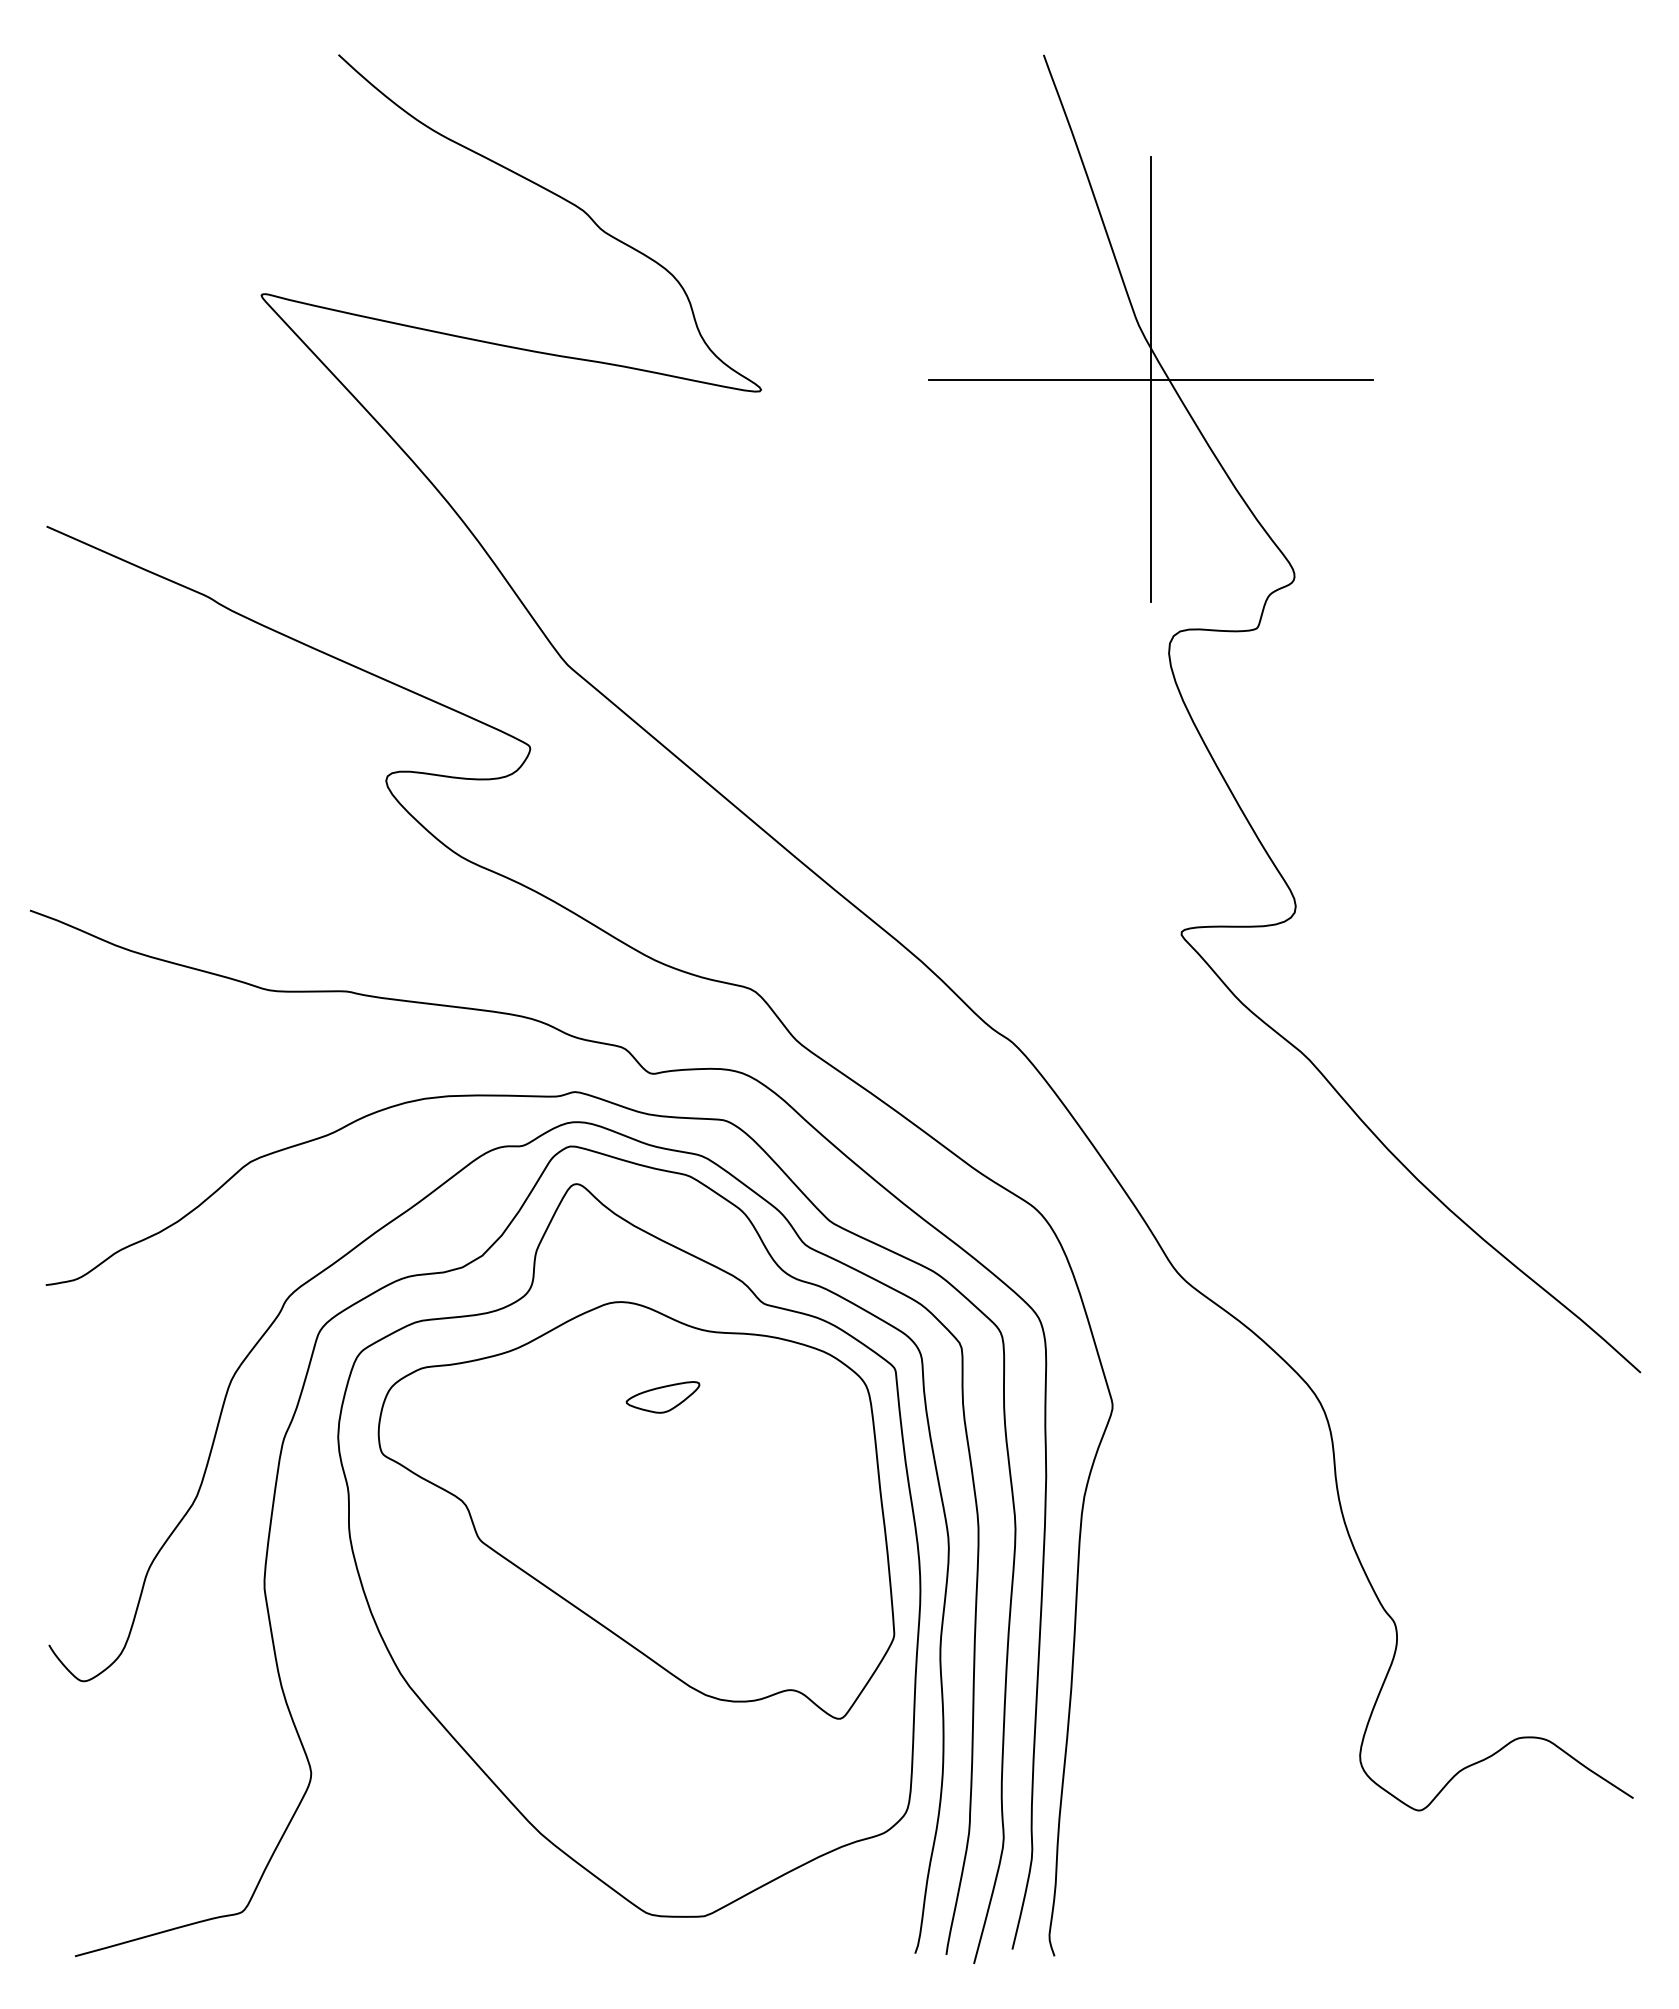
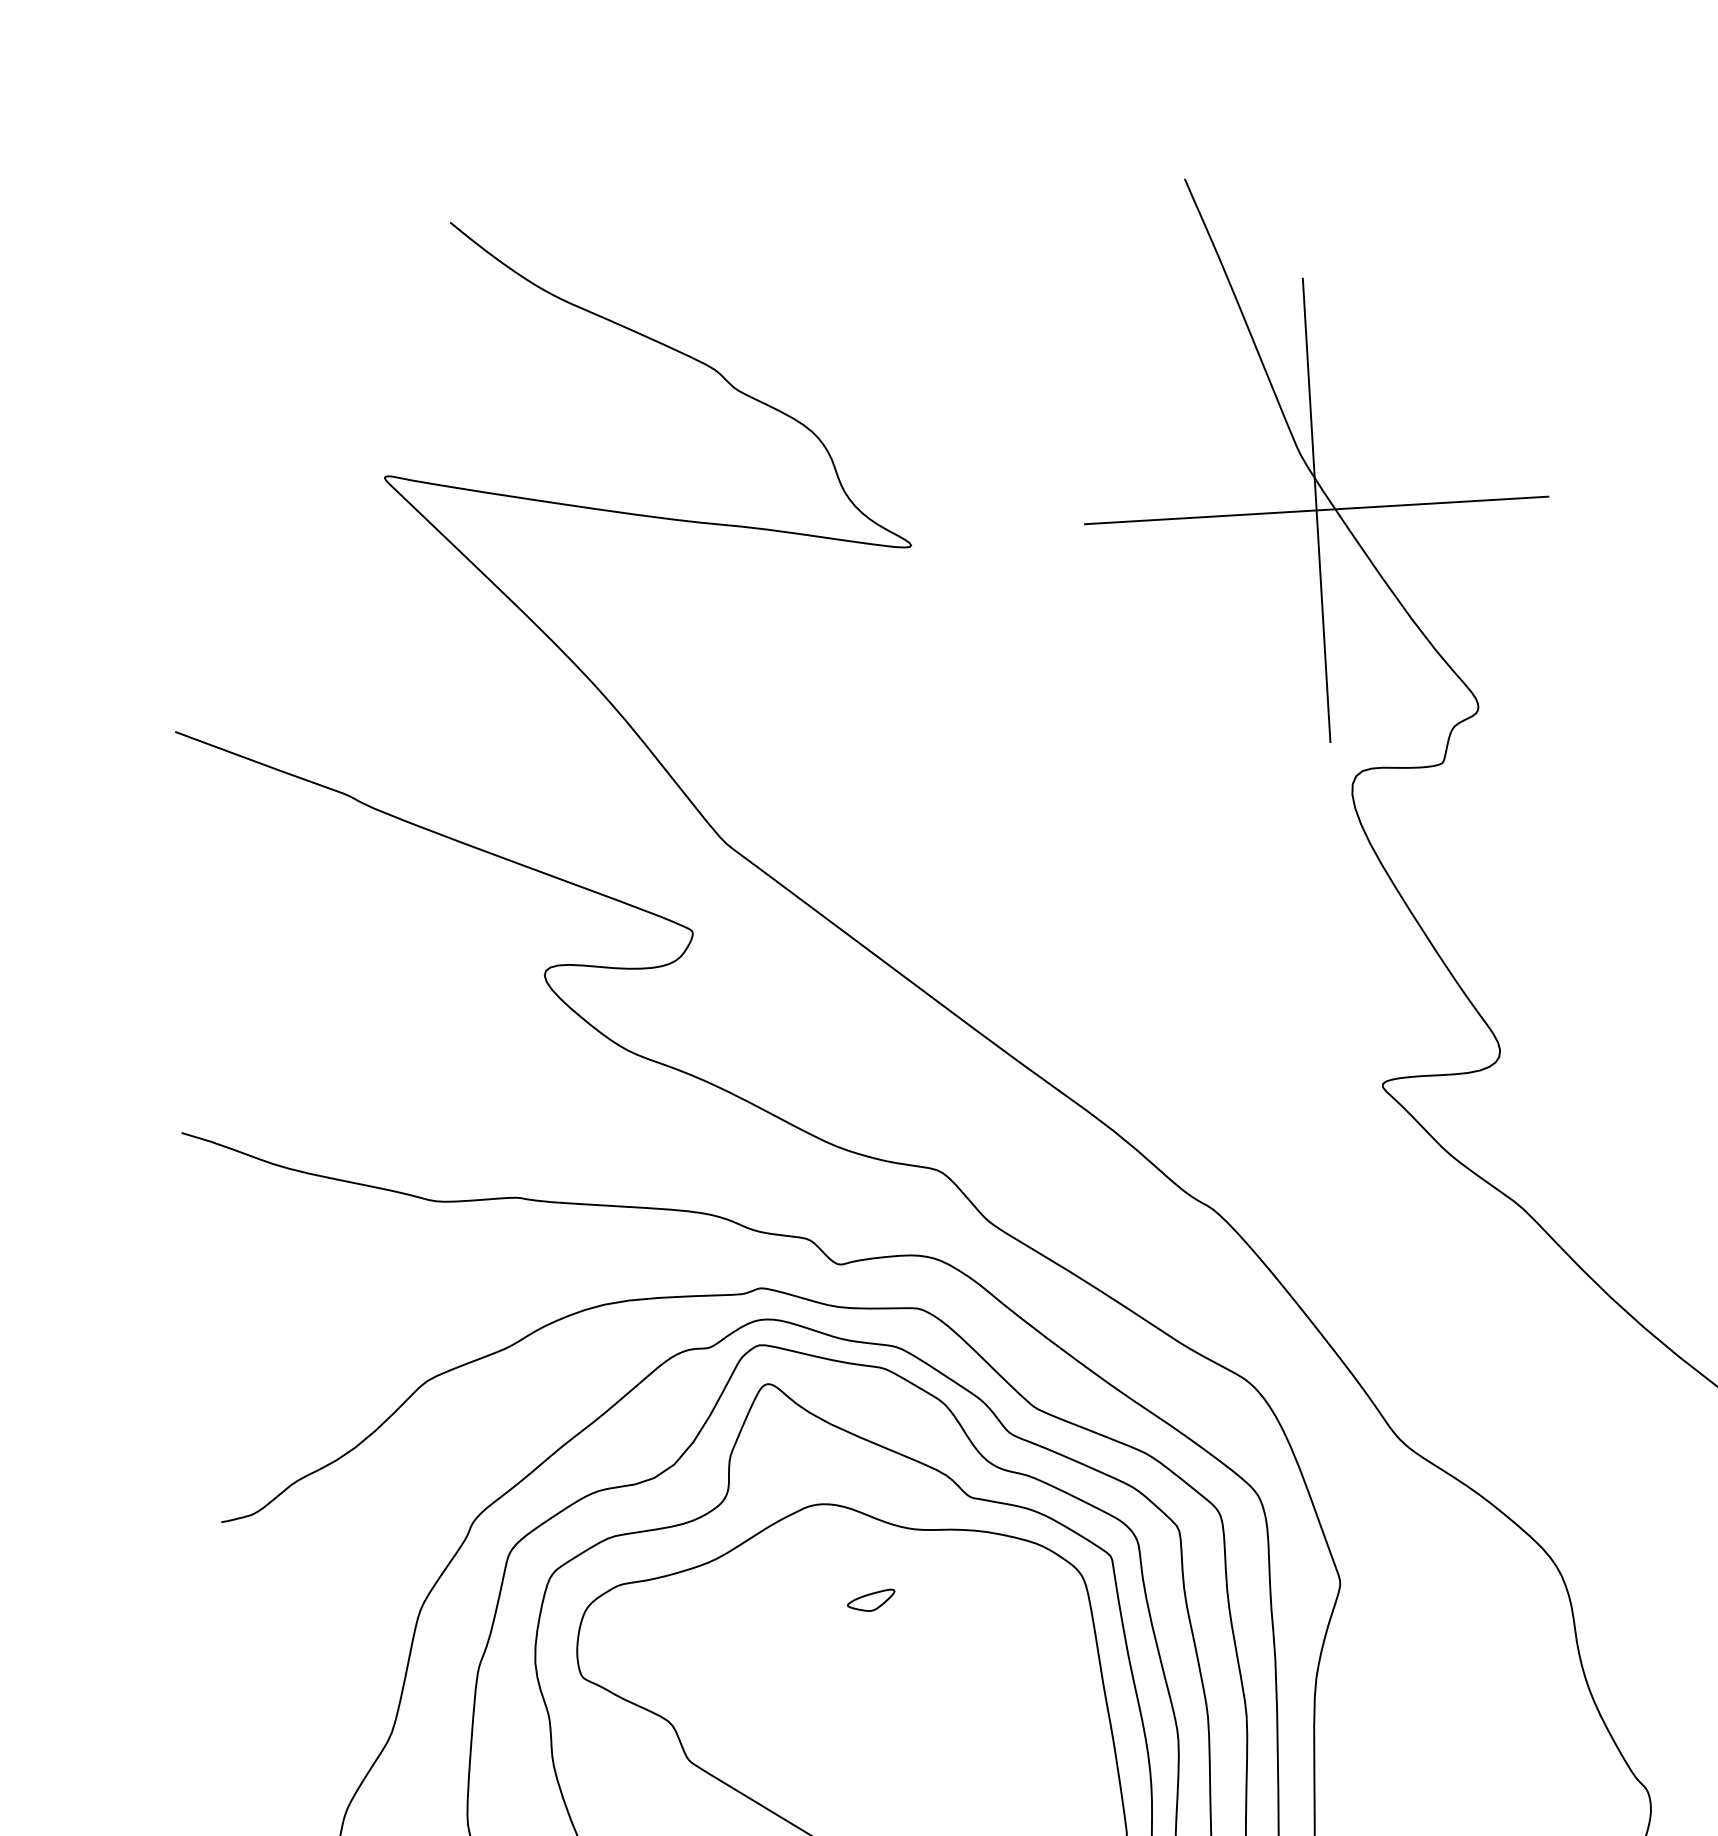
part: (662, 1396) -> (870, 1600), size x0.62

